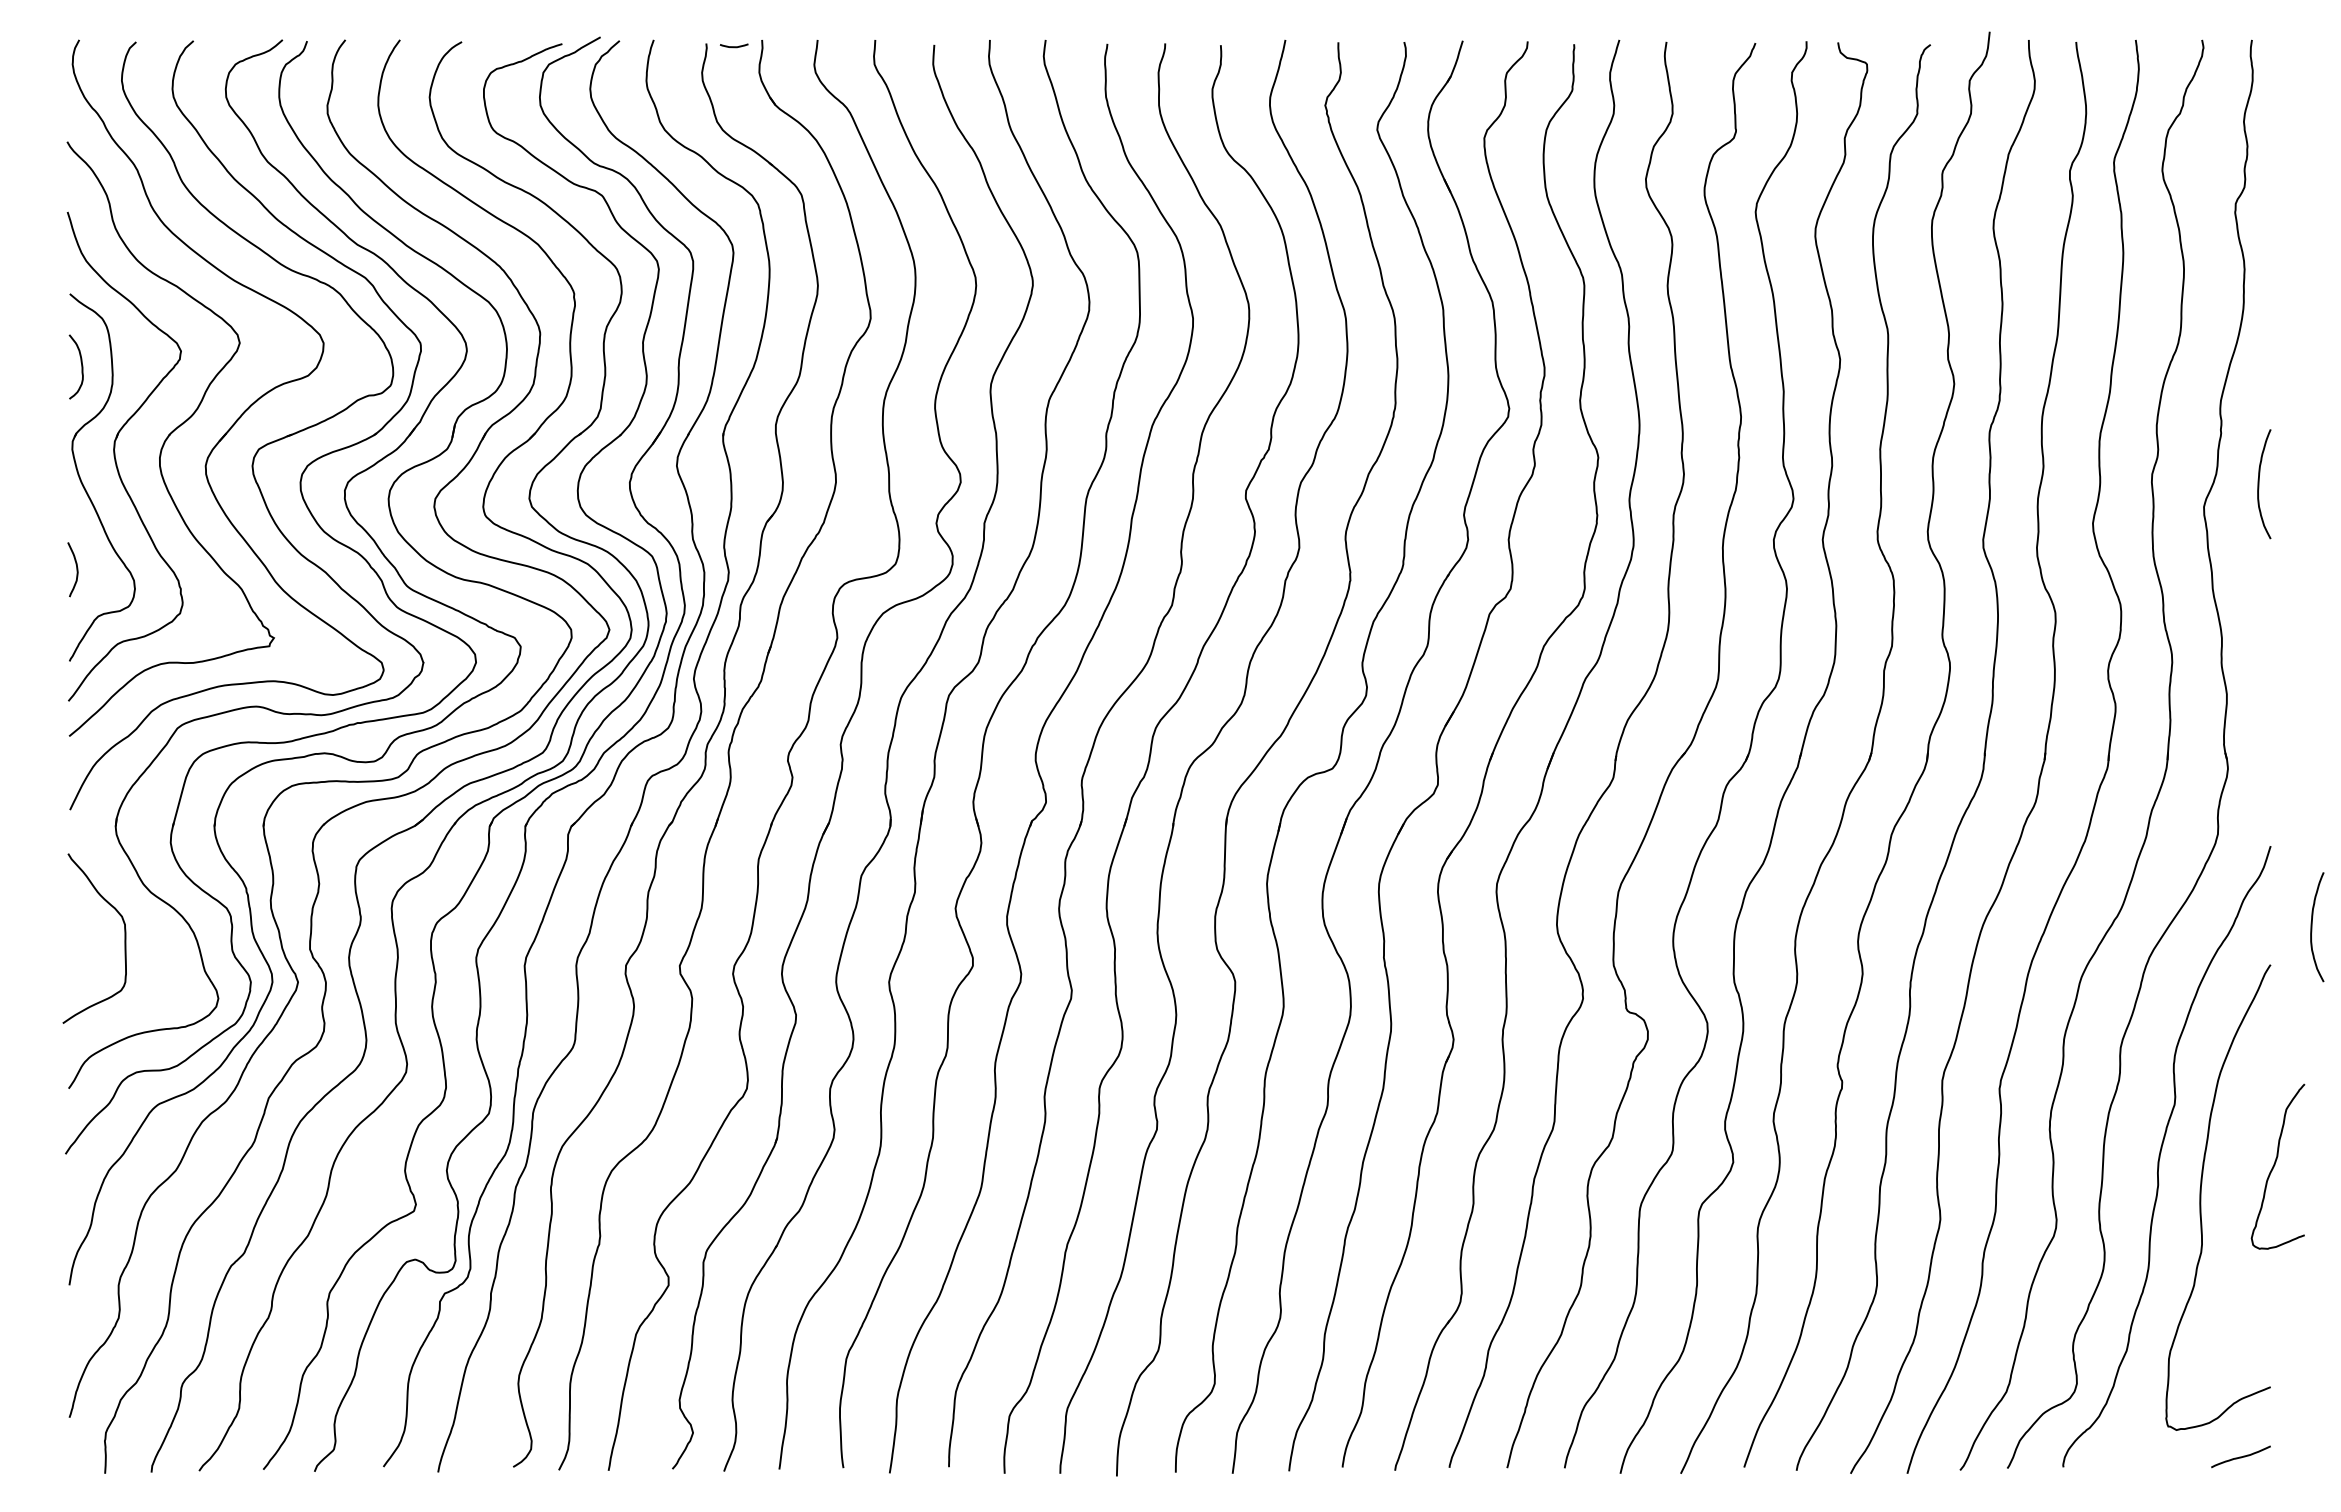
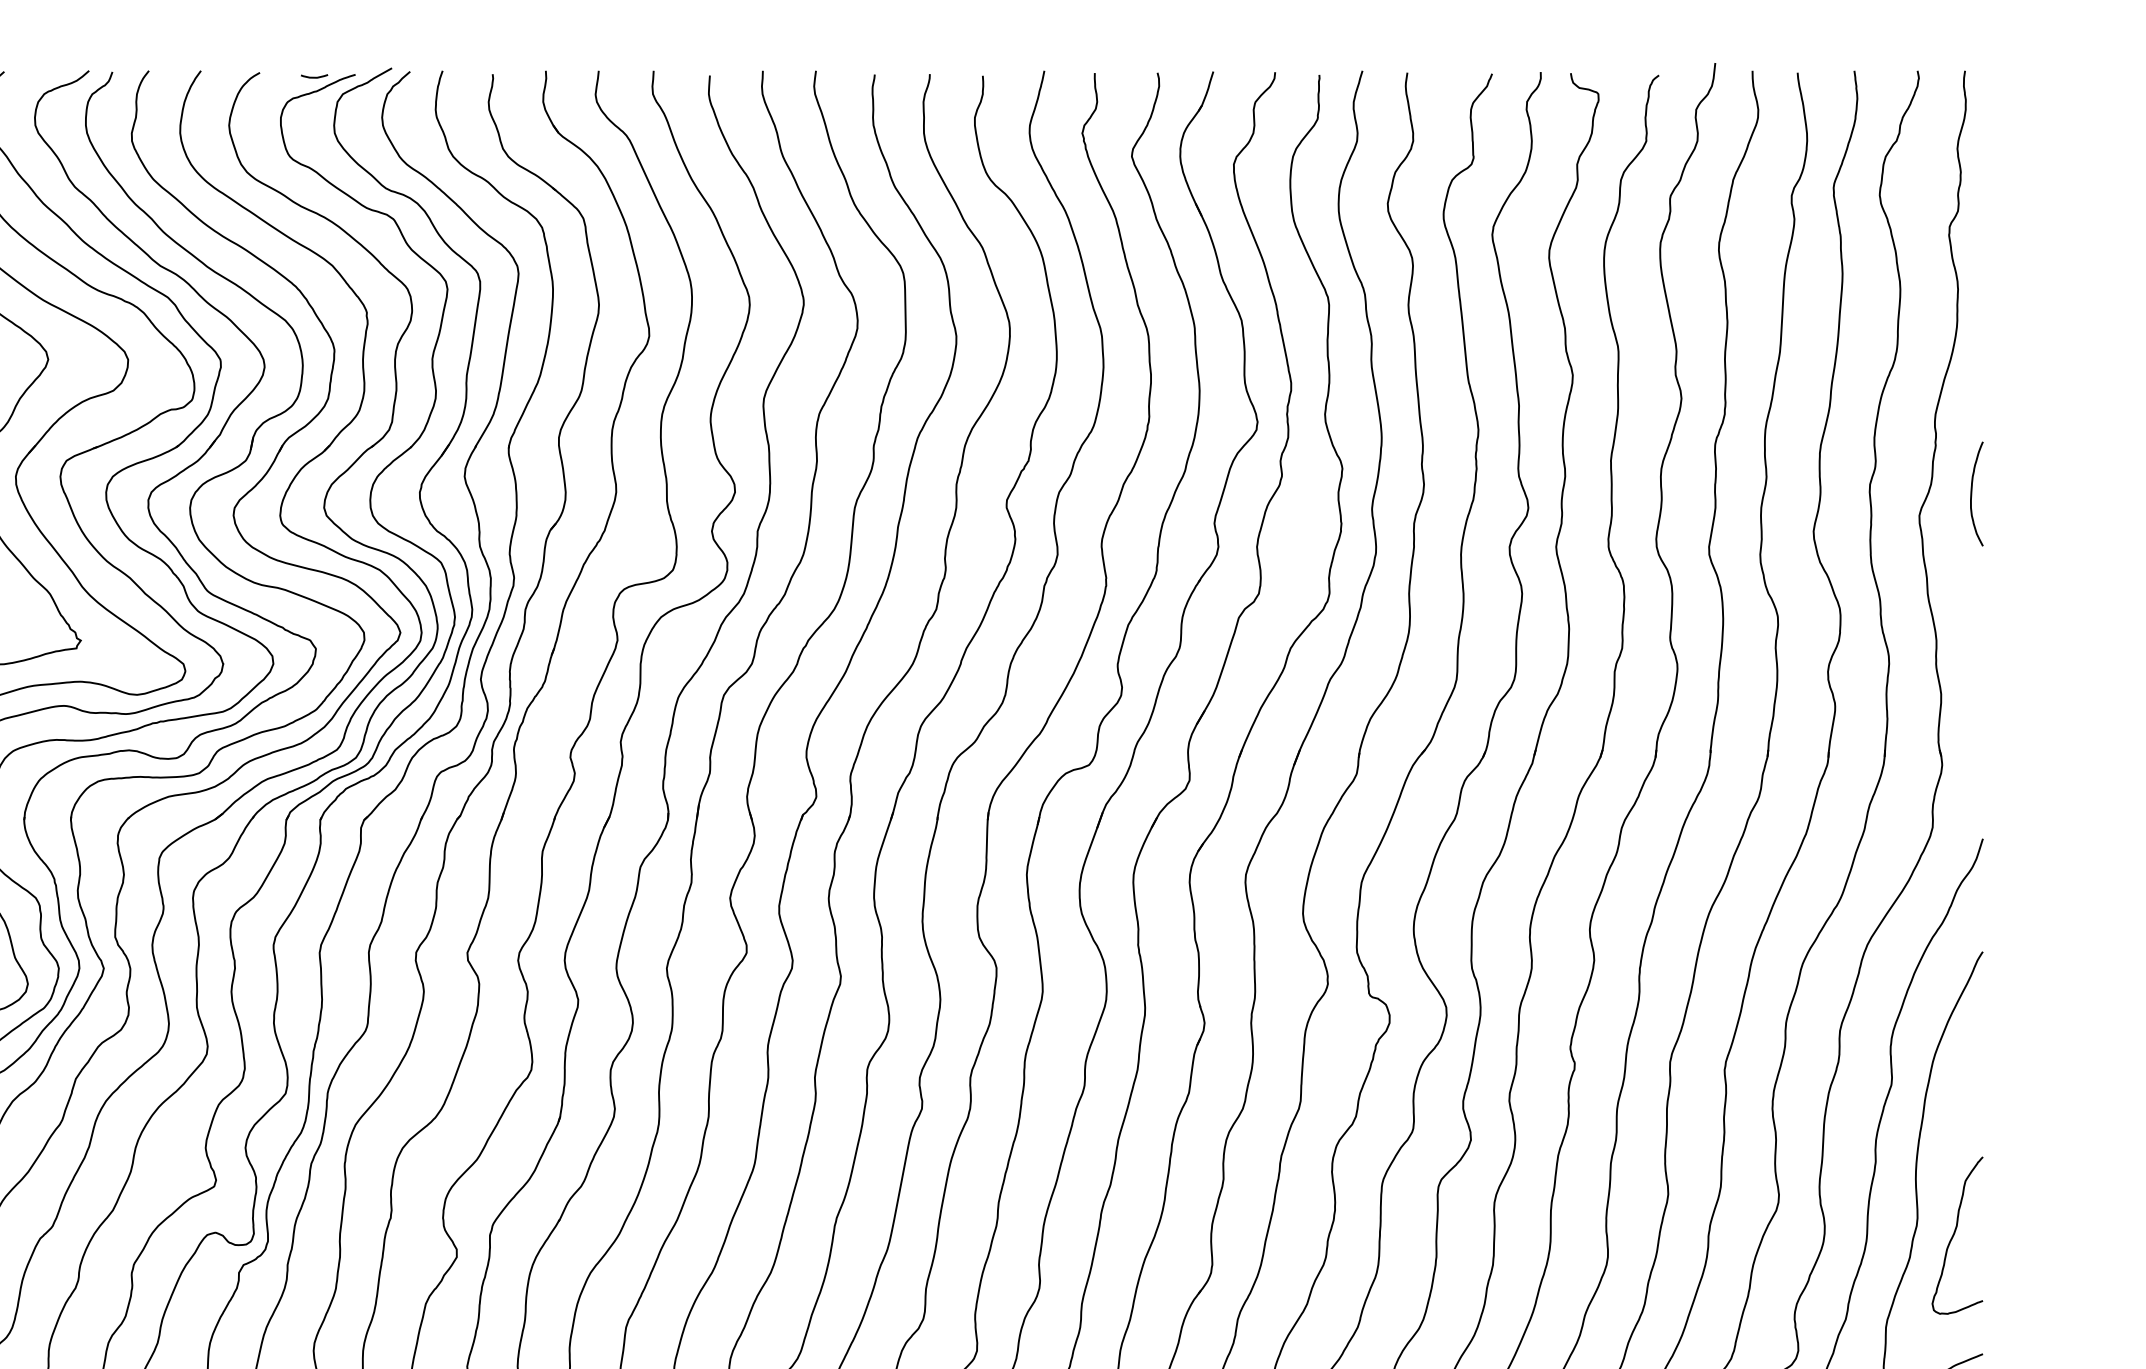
curve: (734, 46) -> (314, 77), moved
curve: (2312, 927) -> (2022, 916), removed
curve: (2275, 1165) -> (1955, 1234), moved

